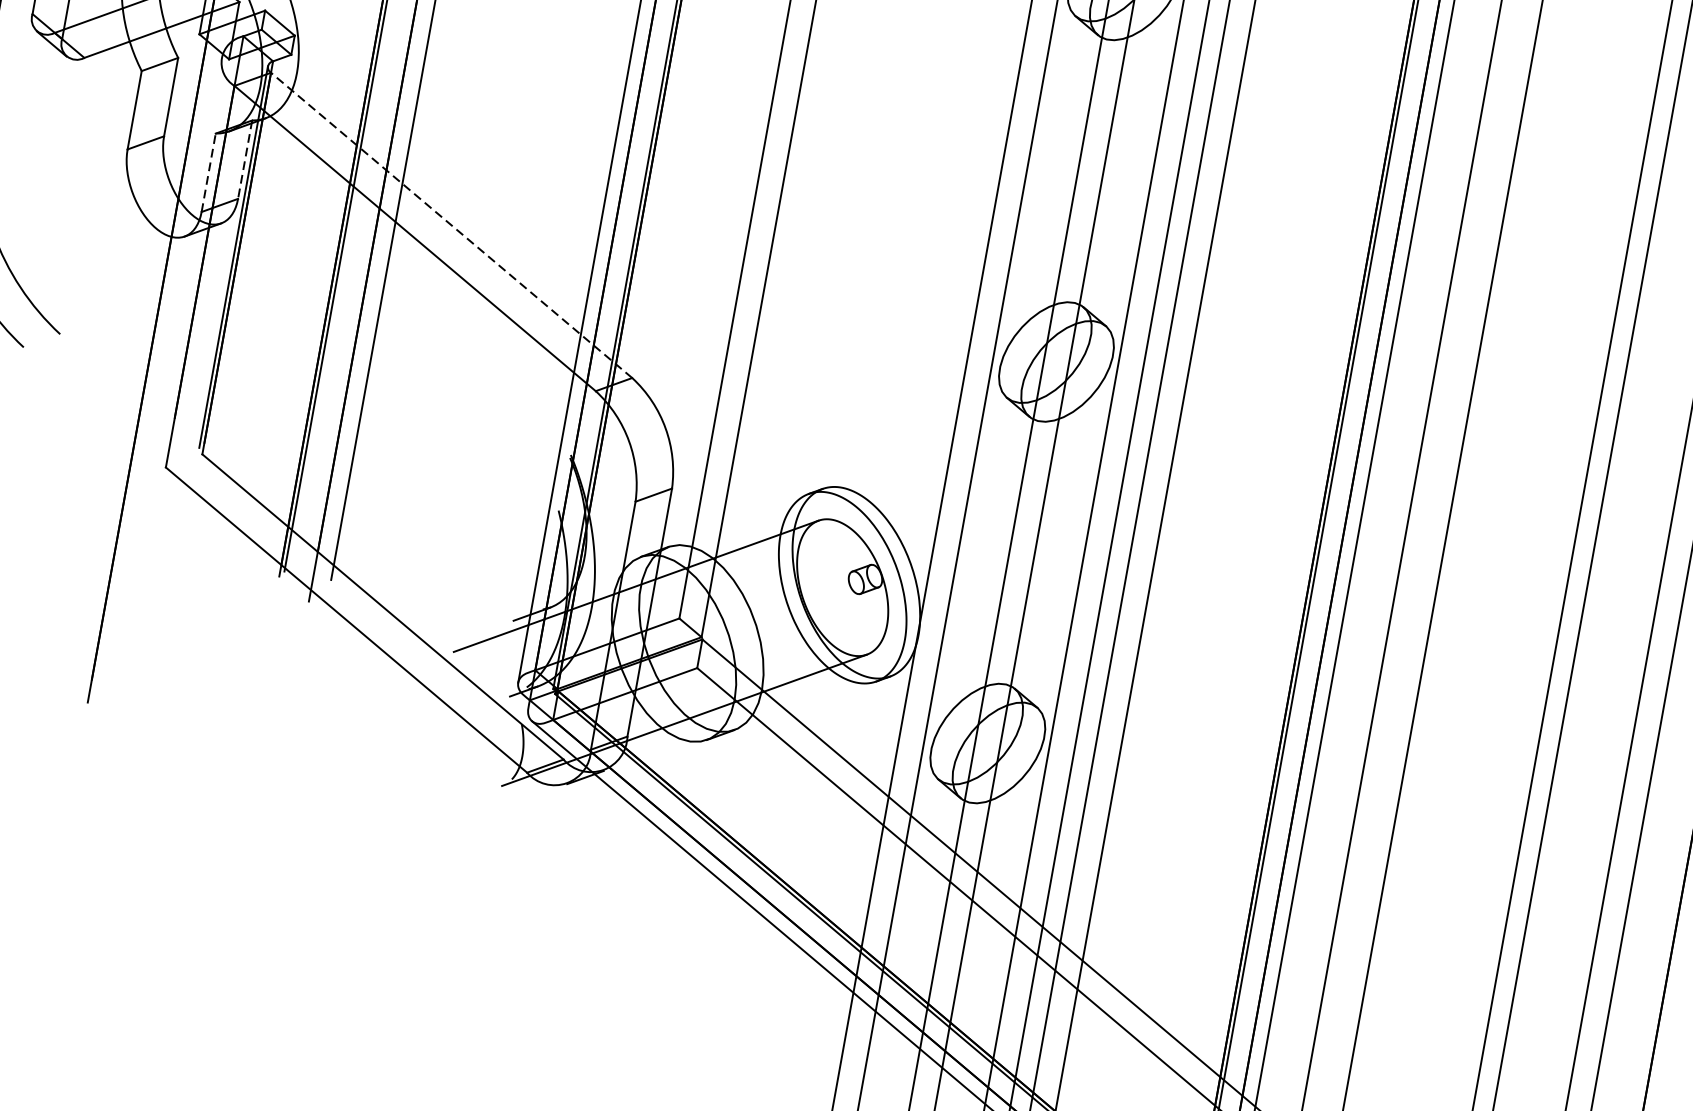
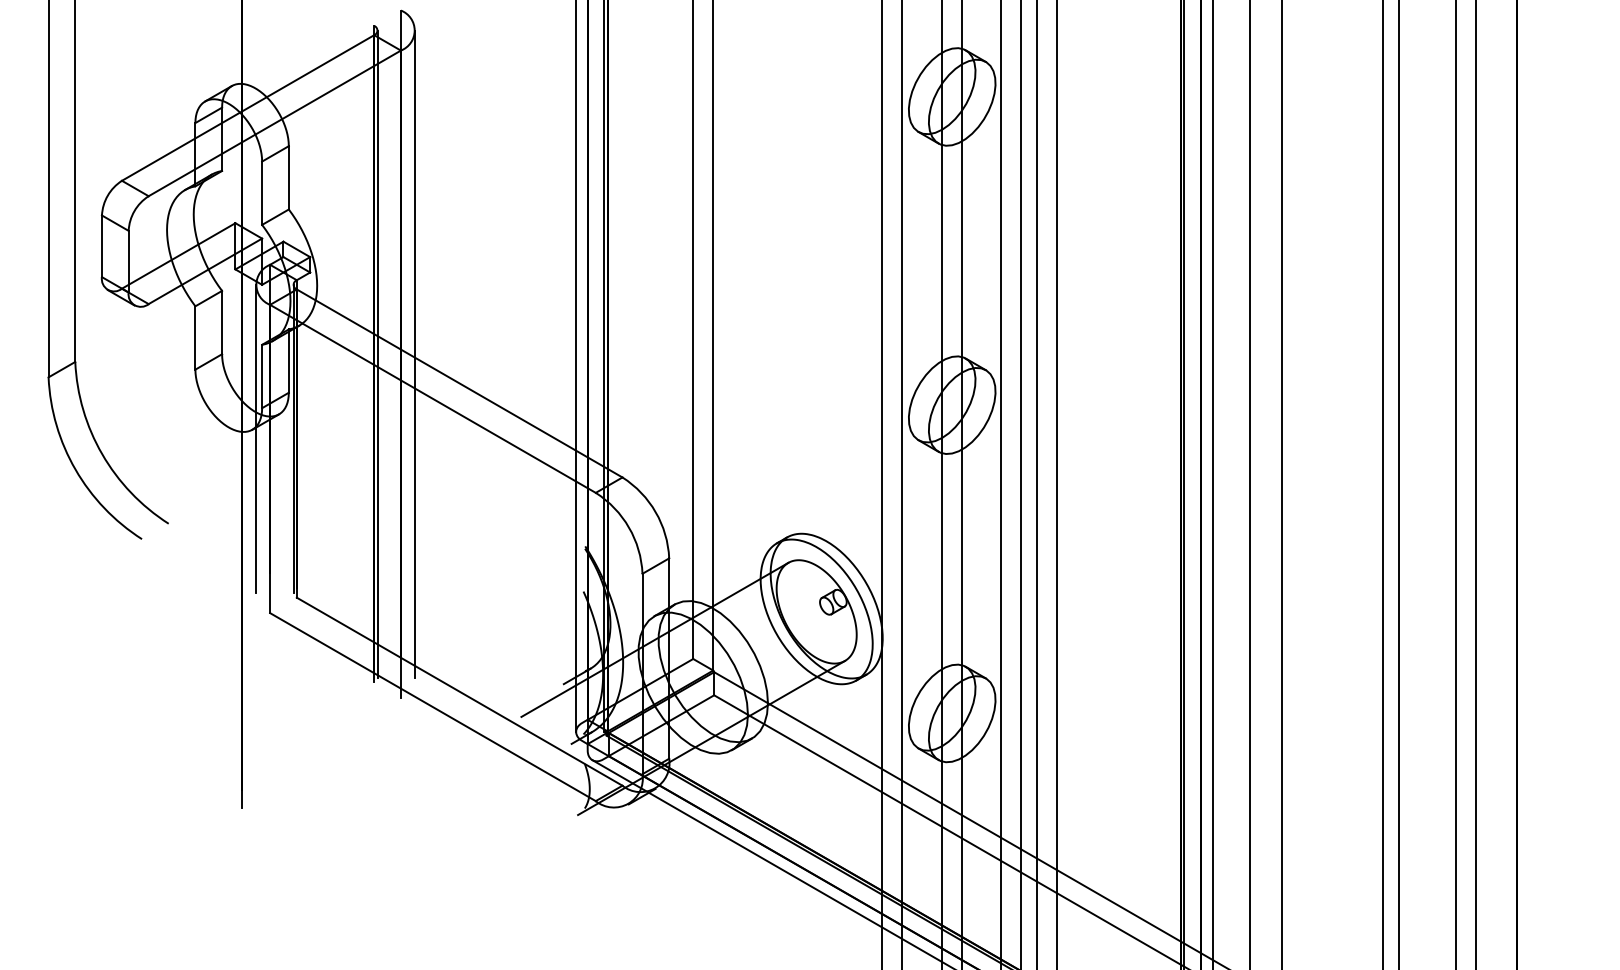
line: (244, 160) -> (288, 361), dashed -> solid
line: (209, 172) -> (262, 376), dashed -> solid
line: (451, 225) -> (459, 383), dashed -> solid
line: (186, 248) -> (255, 438), added

